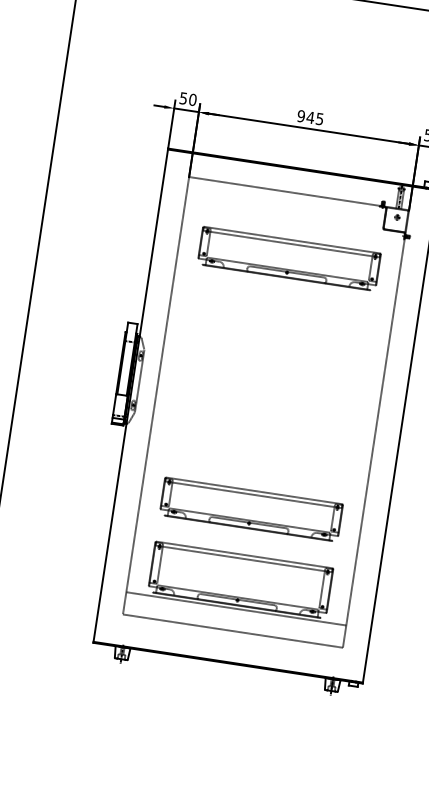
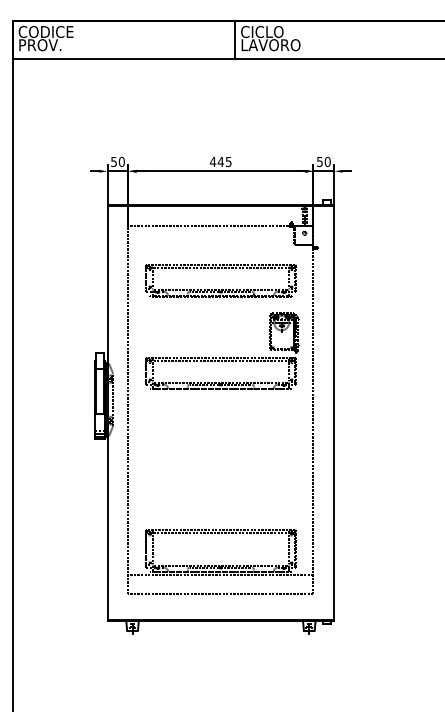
text: (300, 115) -> (212, 161), 945 -> 445
part: (277, 350) -> (222, 357), added
part: (248, 519) -> (219, 500), removed

